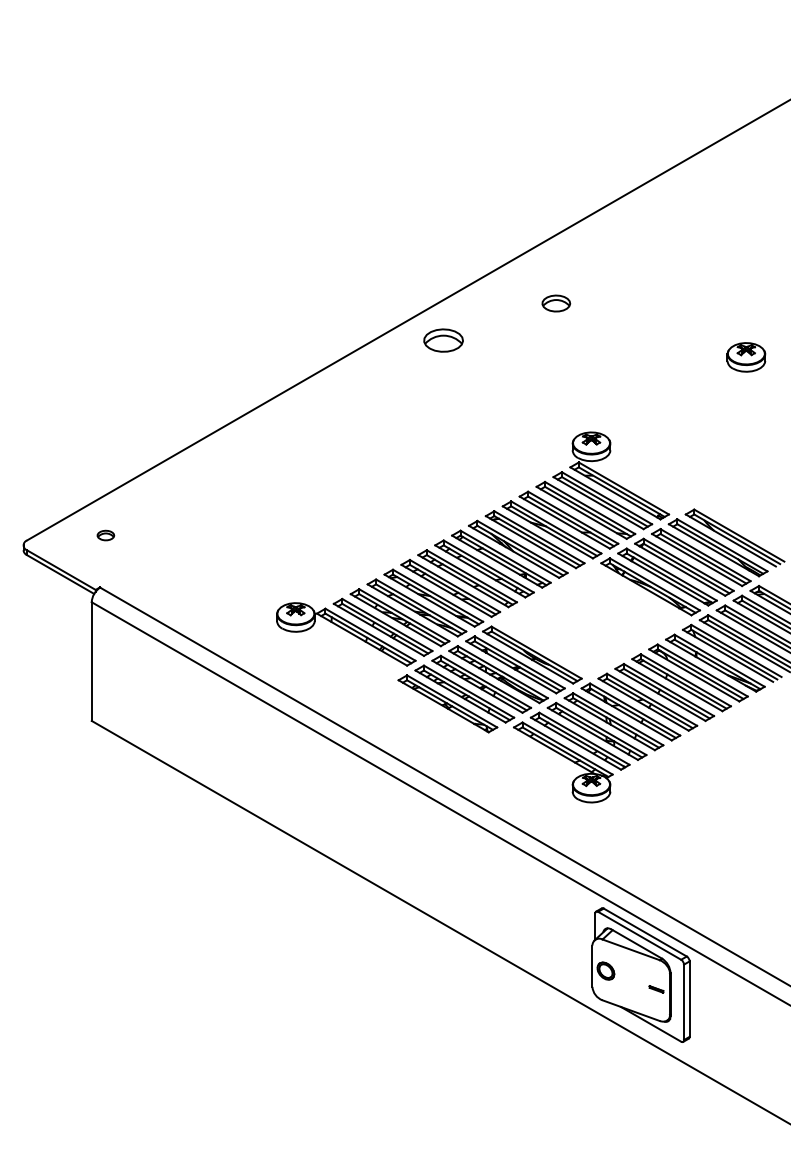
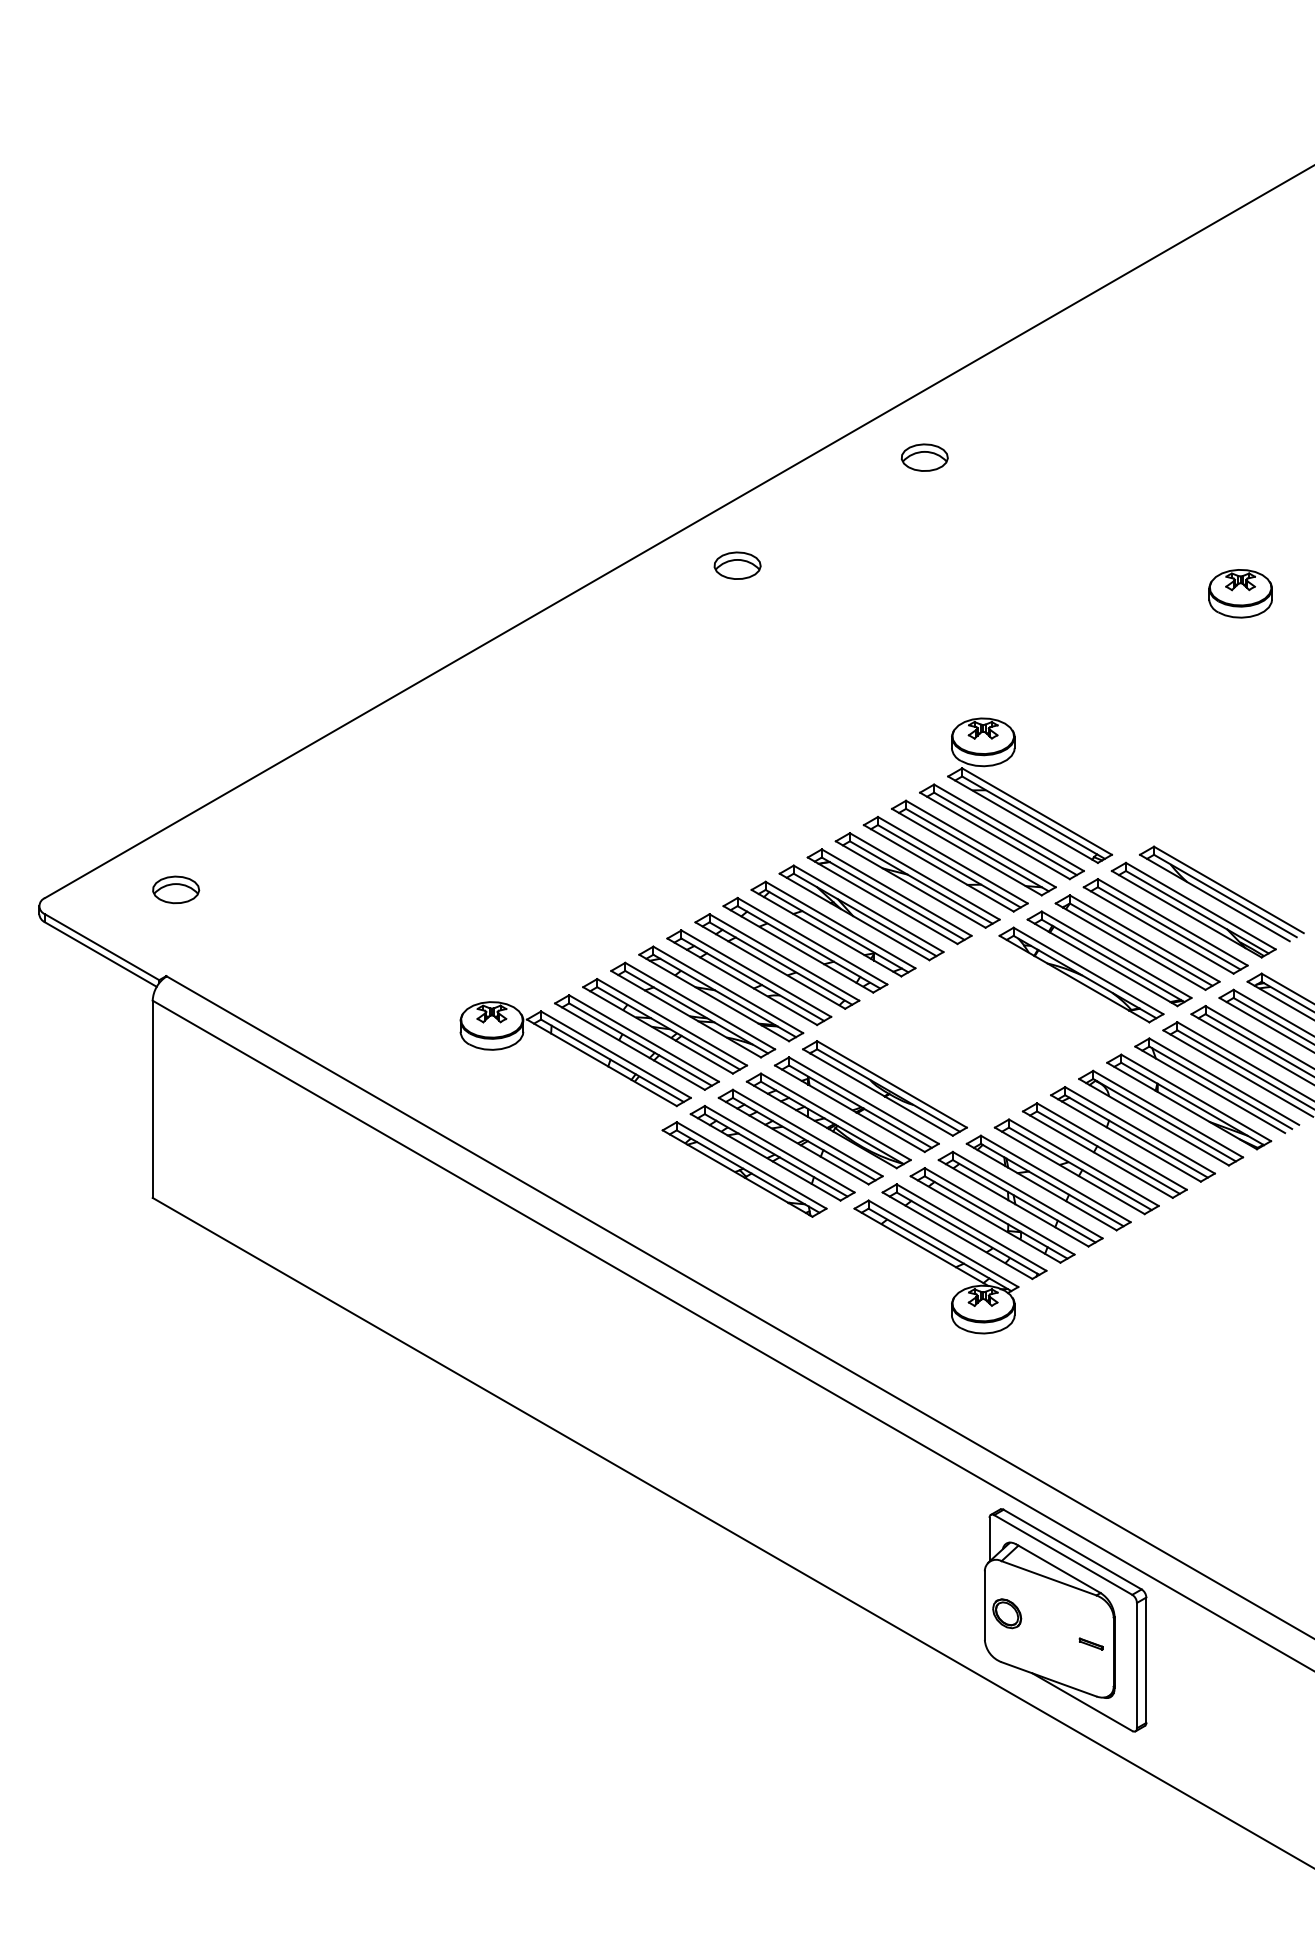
part: (556, 303) -> (925, 457), moved
part: (443, 340) -> (737, 565), size x0.71
part: (105, 535) -> (175, 889), size x1.67

